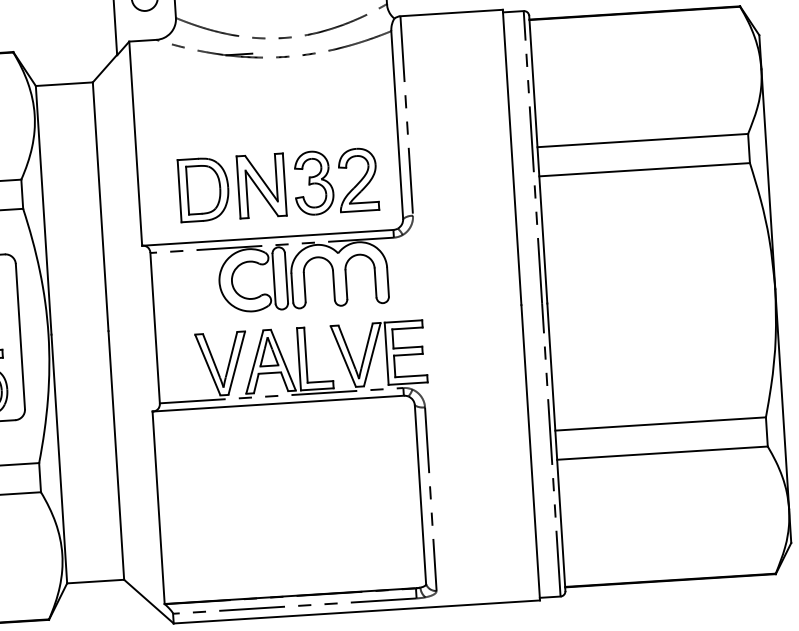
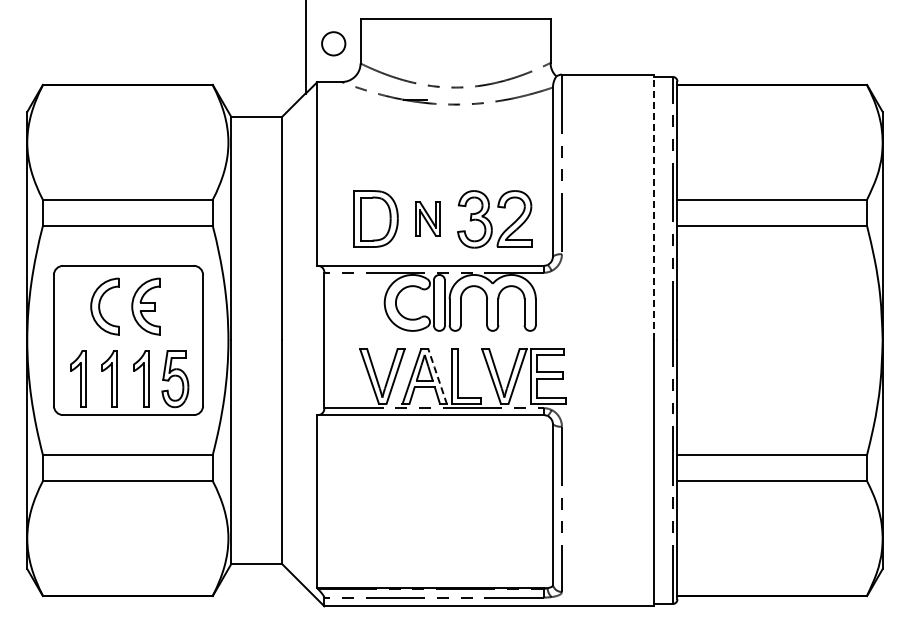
line: (512, 157) -> (654, 207), solid -> dashed
part: (261, 185) -> (427, 218), size x0.6
line: (283, 360) -> (437, 376), solid -> dashed

